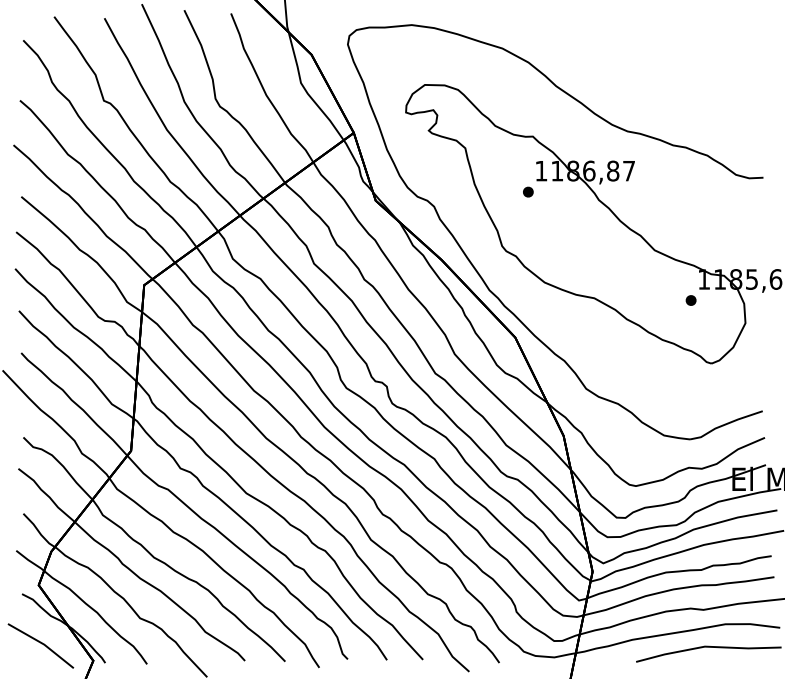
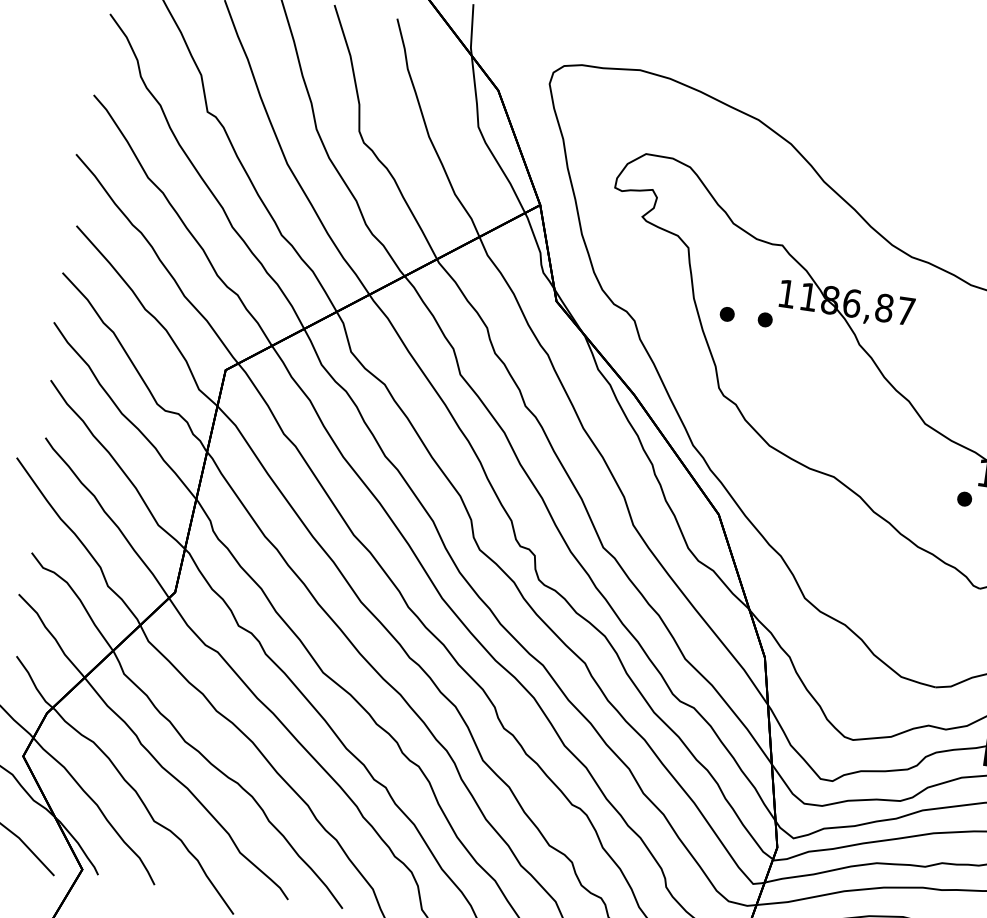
part: (500, 191) -> (727, 313), added

